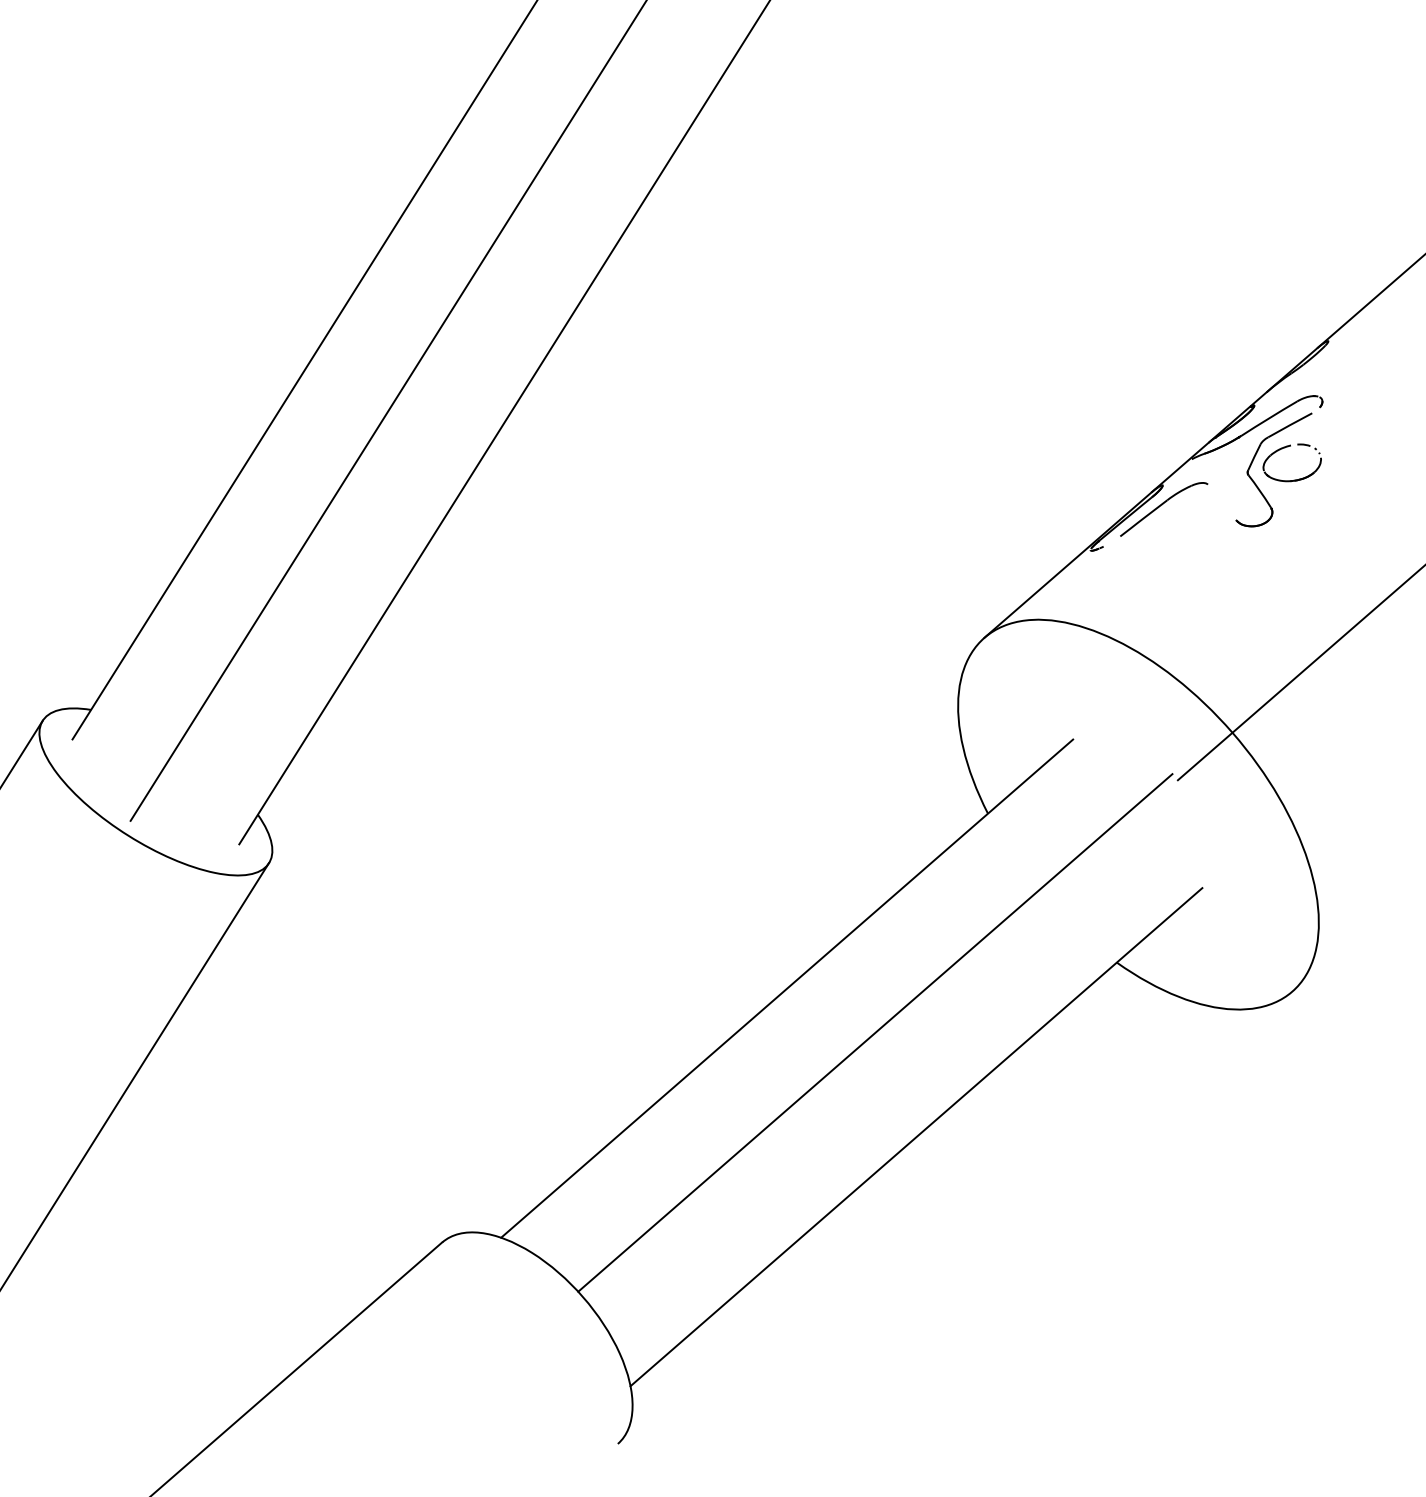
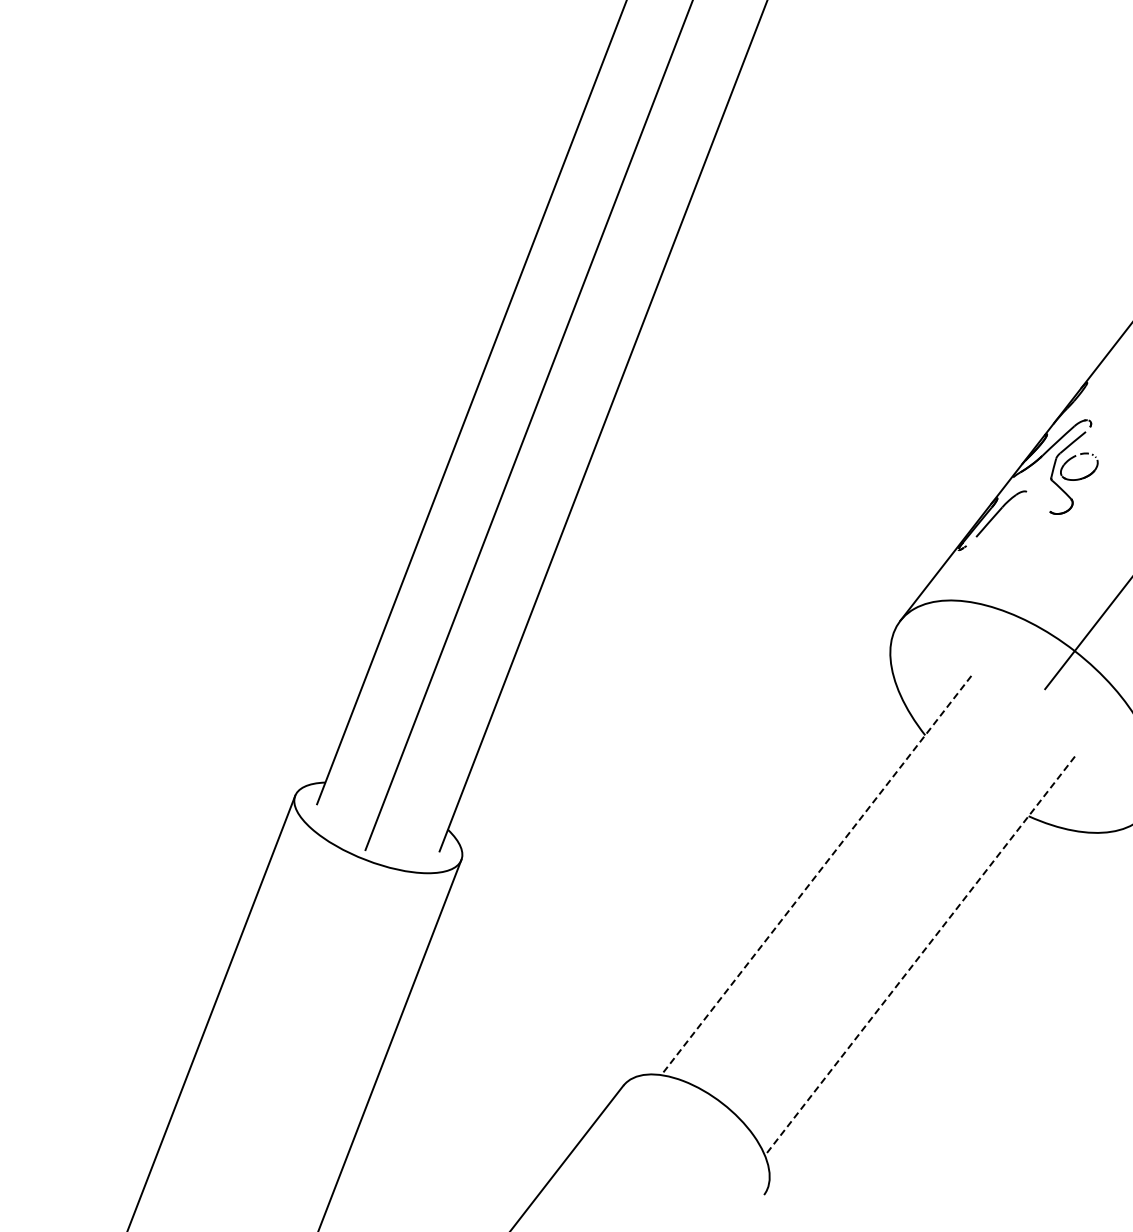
line: (787, 988) -> (816, 875), solid -> dashed
line: (875, 1031) -> (879, 892), removed
line: (915, 1137) -> (919, 956), solid -> dashed

